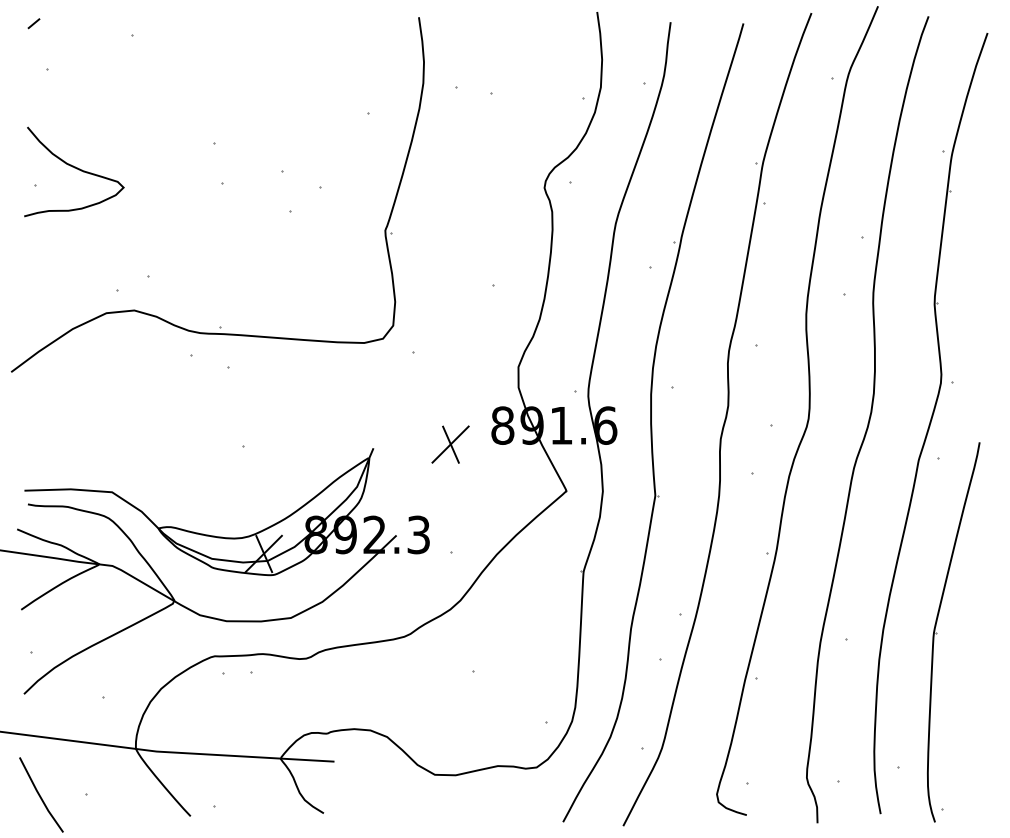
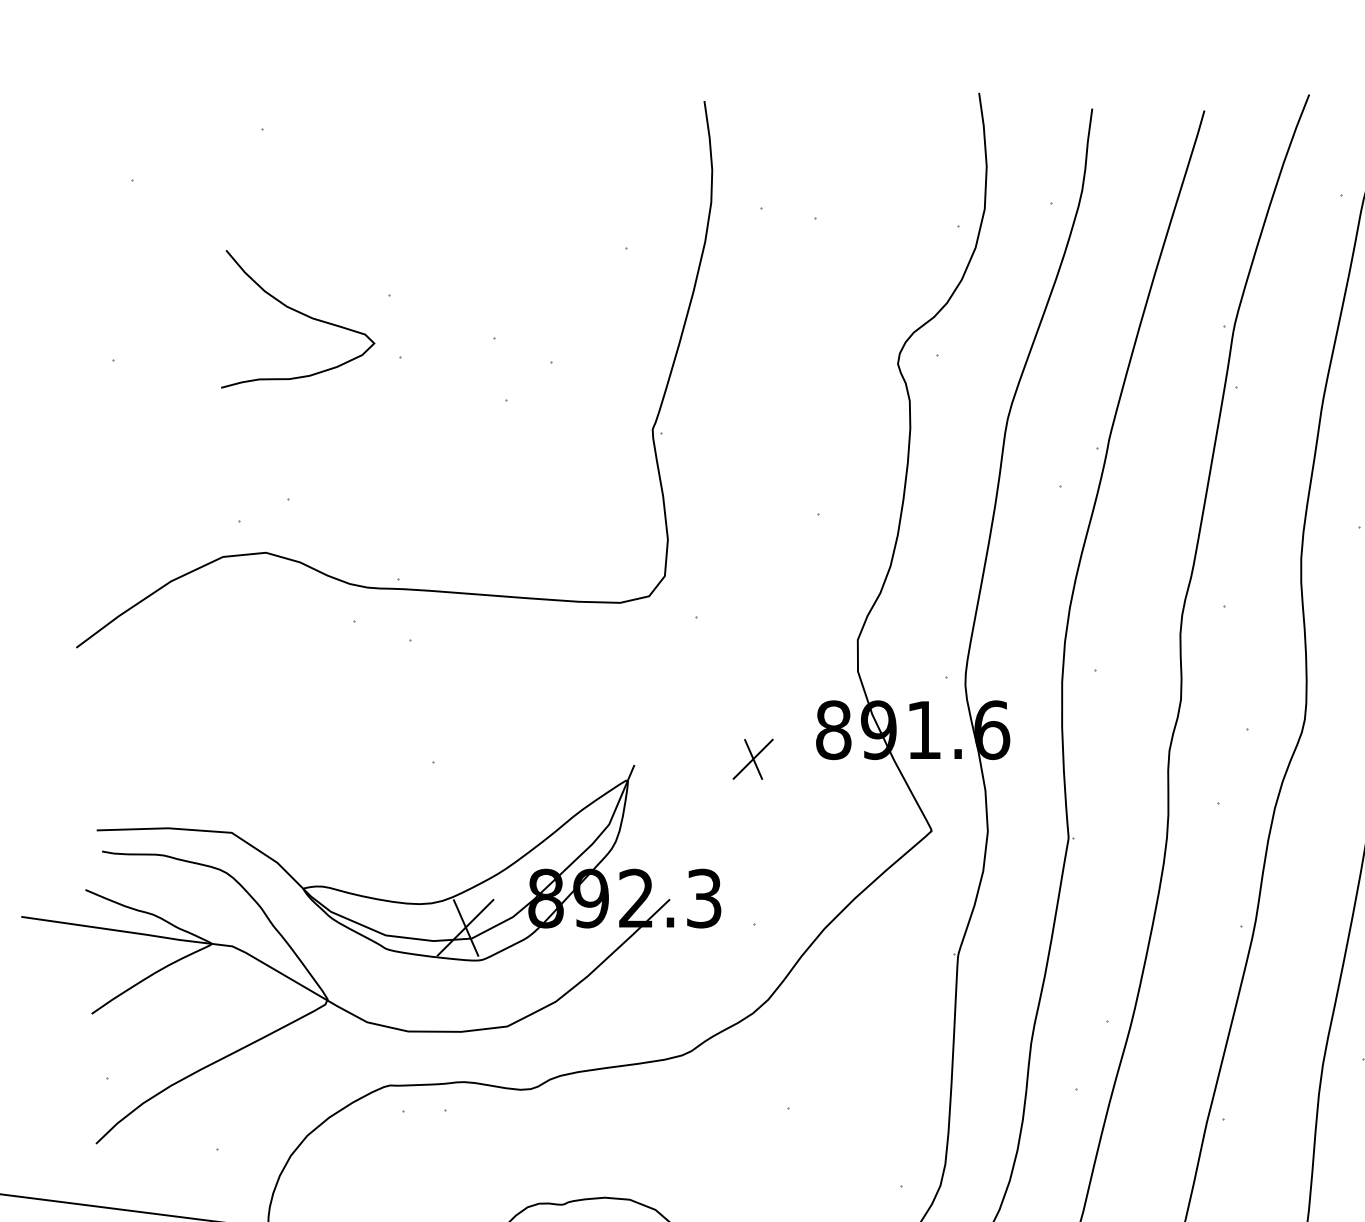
line: (33, 23) -> (110, 110), removed
curve: (76, 169) -> (301, 315), moved
part: (450, 444) -> (753, 759), size x0.7

